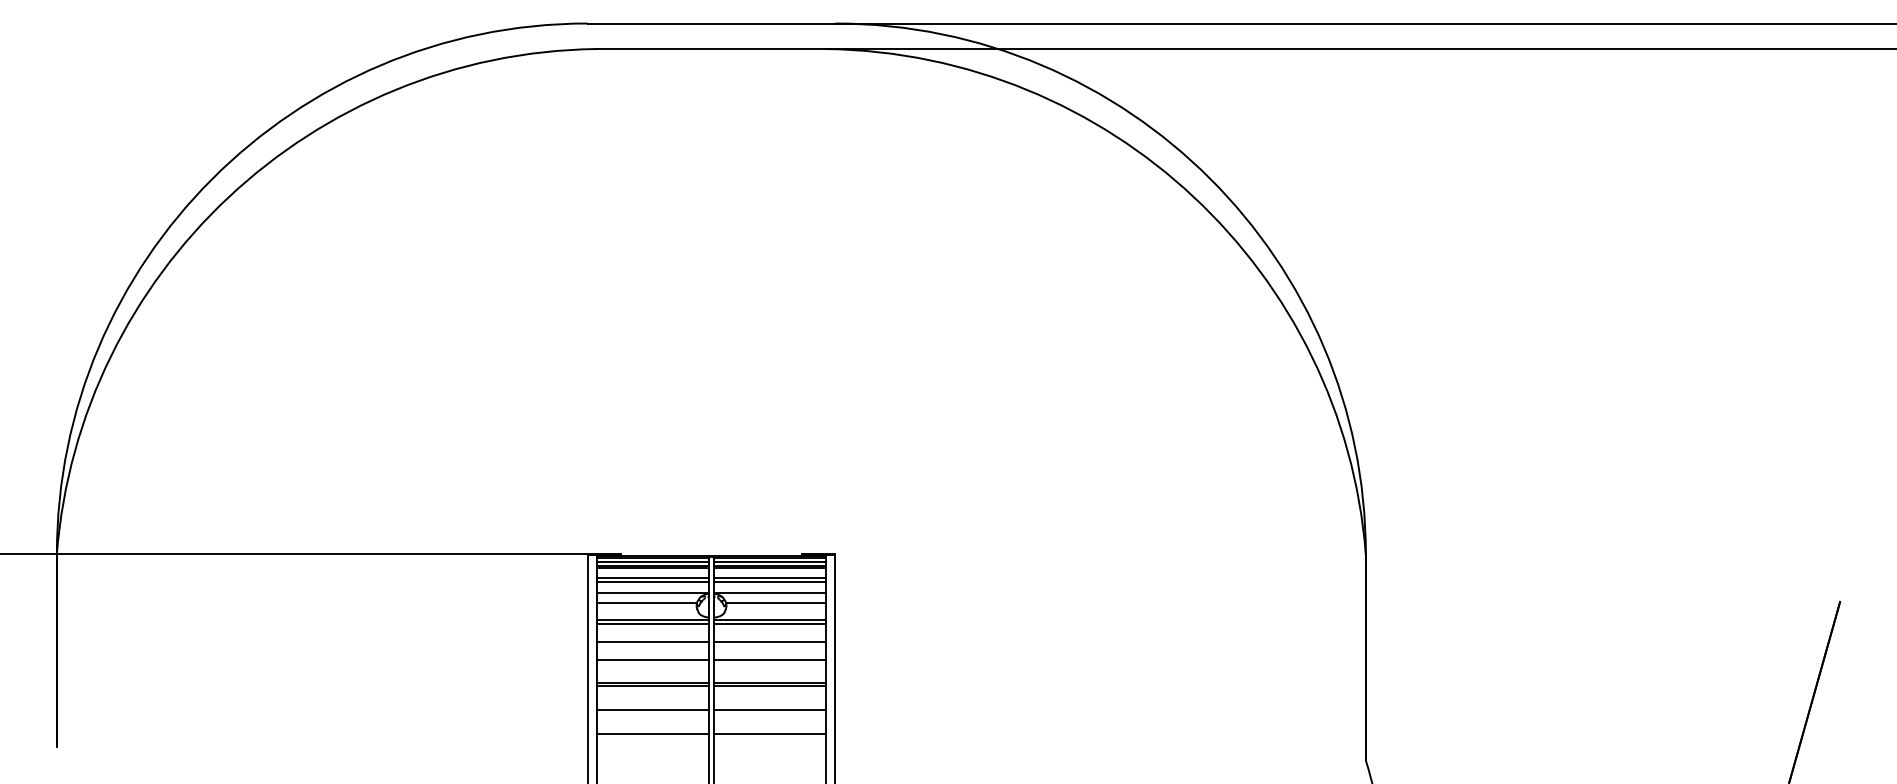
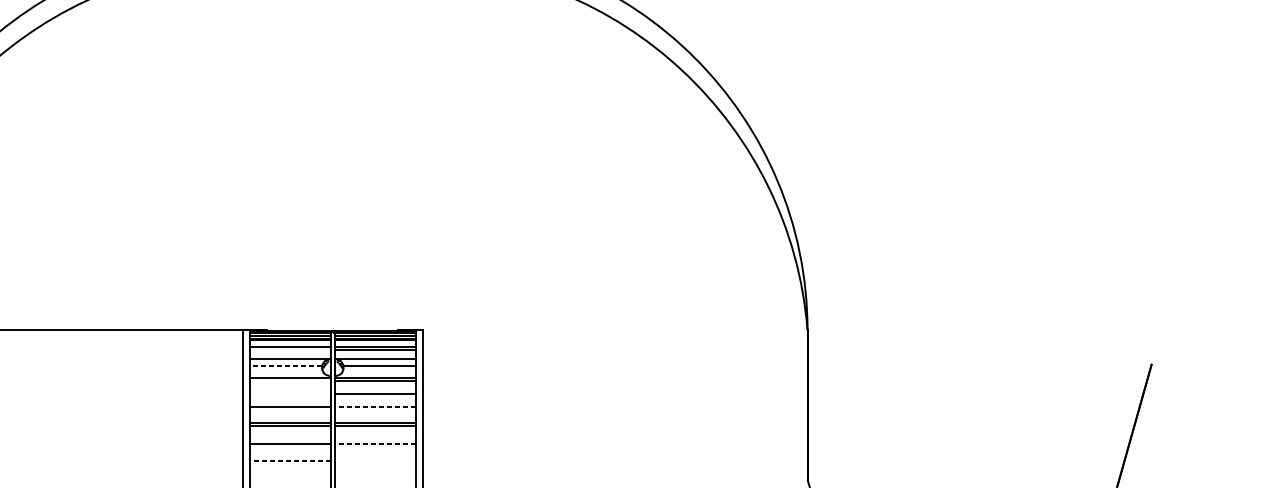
line: (652, 581) -> (290, 349), removed
line: (647, 603) -> (286, 365), solid -> dashed
line: (652, 623) -> (290, 380), removed
line: (652, 642) -> (290, 394), removed
line: (770, 659) -> (375, 406), solid -> dashed
line: (770, 710) -> (375, 443), solid -> dashed
line: (653, 734) -> (290, 460), solid -> dashed
line: (769, 734) -> (374, 460), removed

